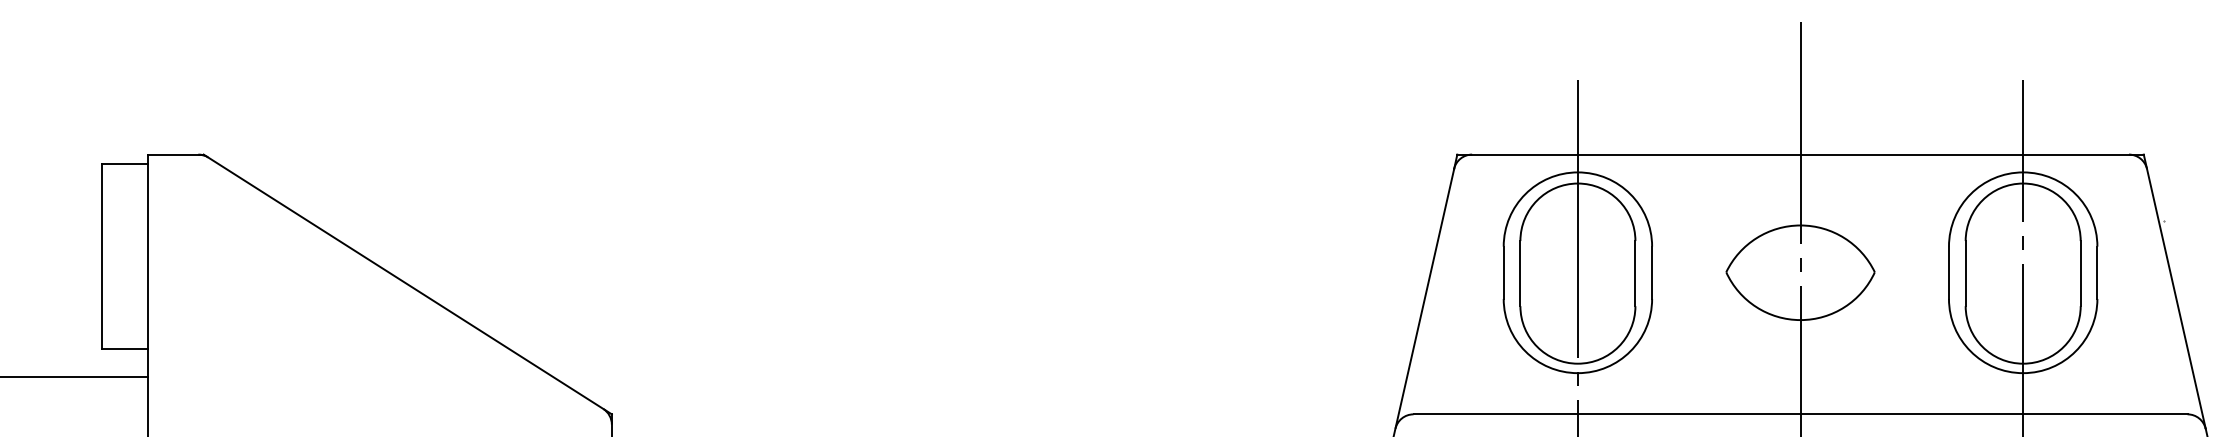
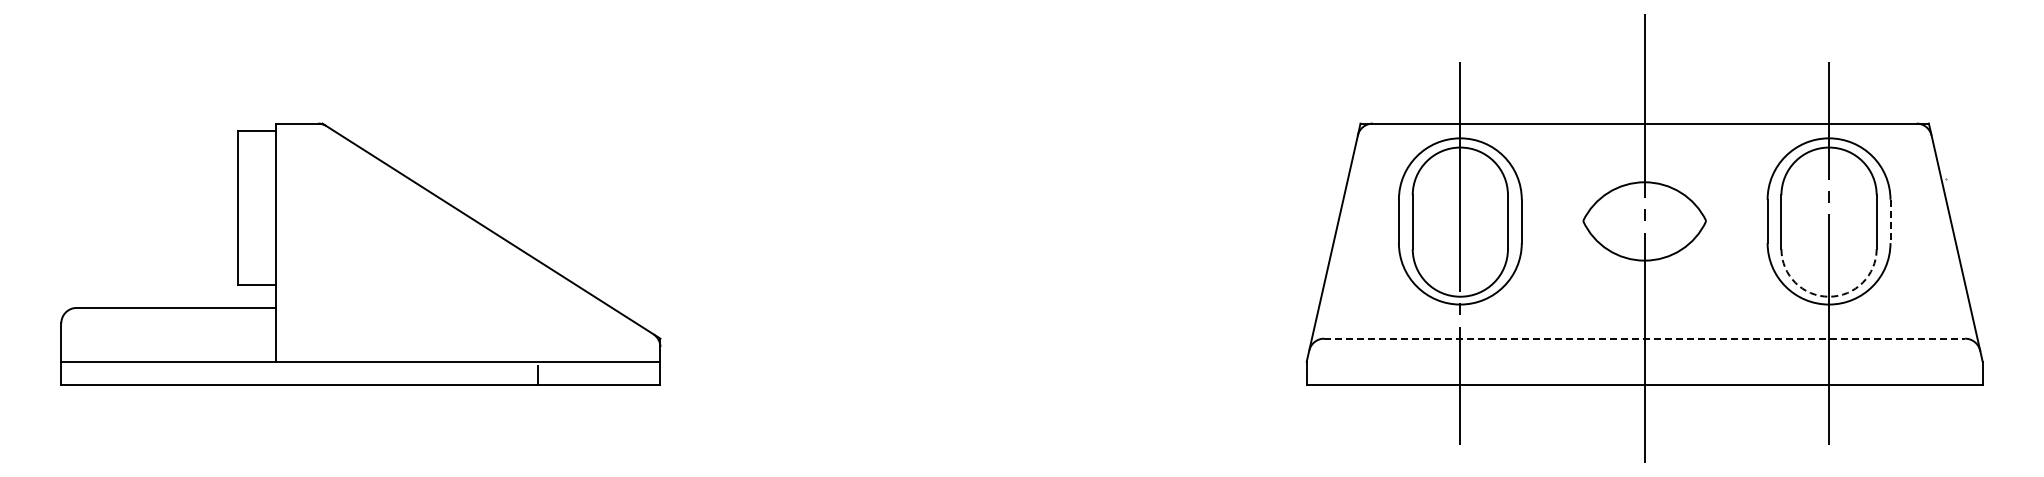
line: (2097, 272) -> (1890, 221), solid -> dashed
arc: (2023, 363) -> (1829, 296), solid -> dashed
line: (1801, 414) -> (1645, 338), solid -> dashed

